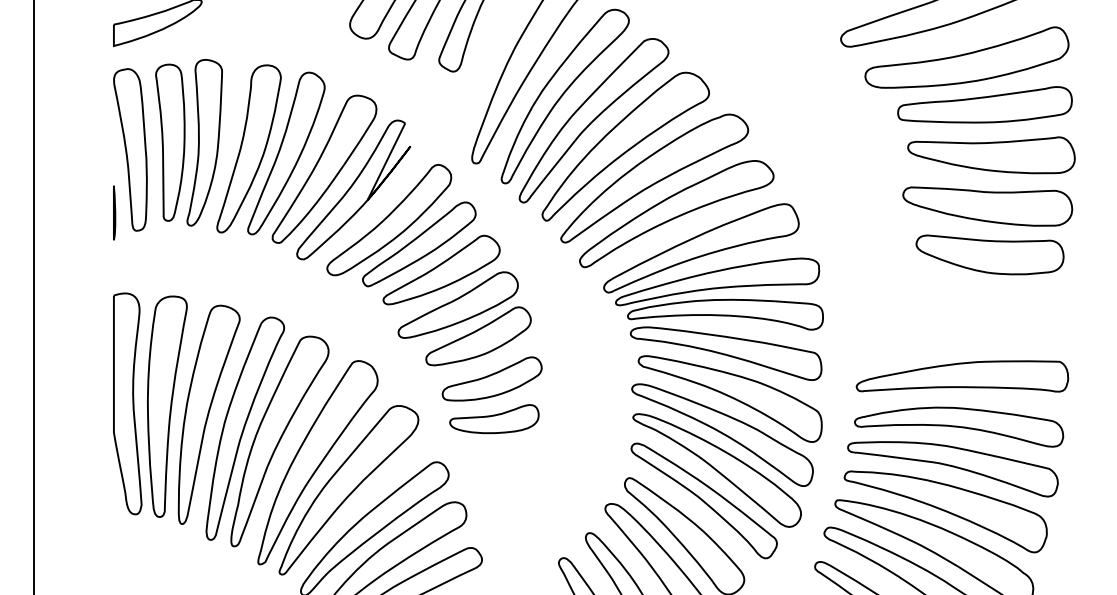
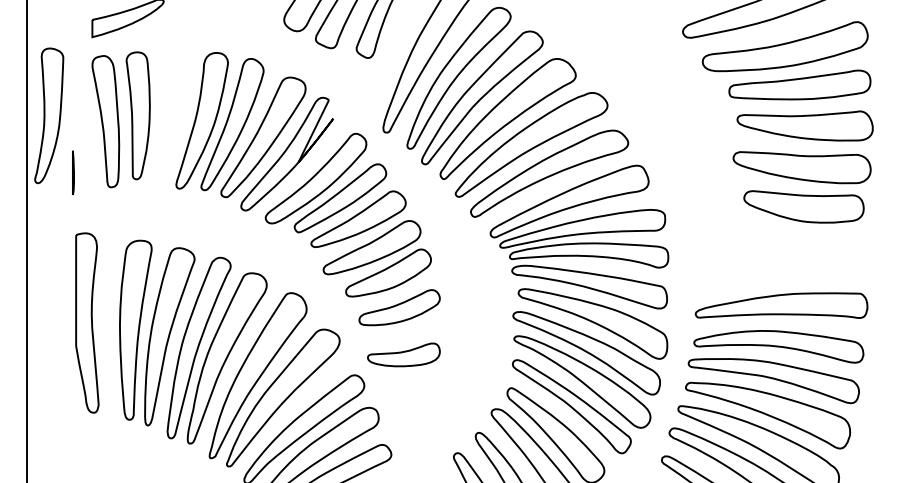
part: (204, 142) -> (49, 115), moved
line: (114, 212) -> (73, 172), moved
part: (127, 403) -> (87, 322), moved
part: (494, 419) -> (403, 355), moved

